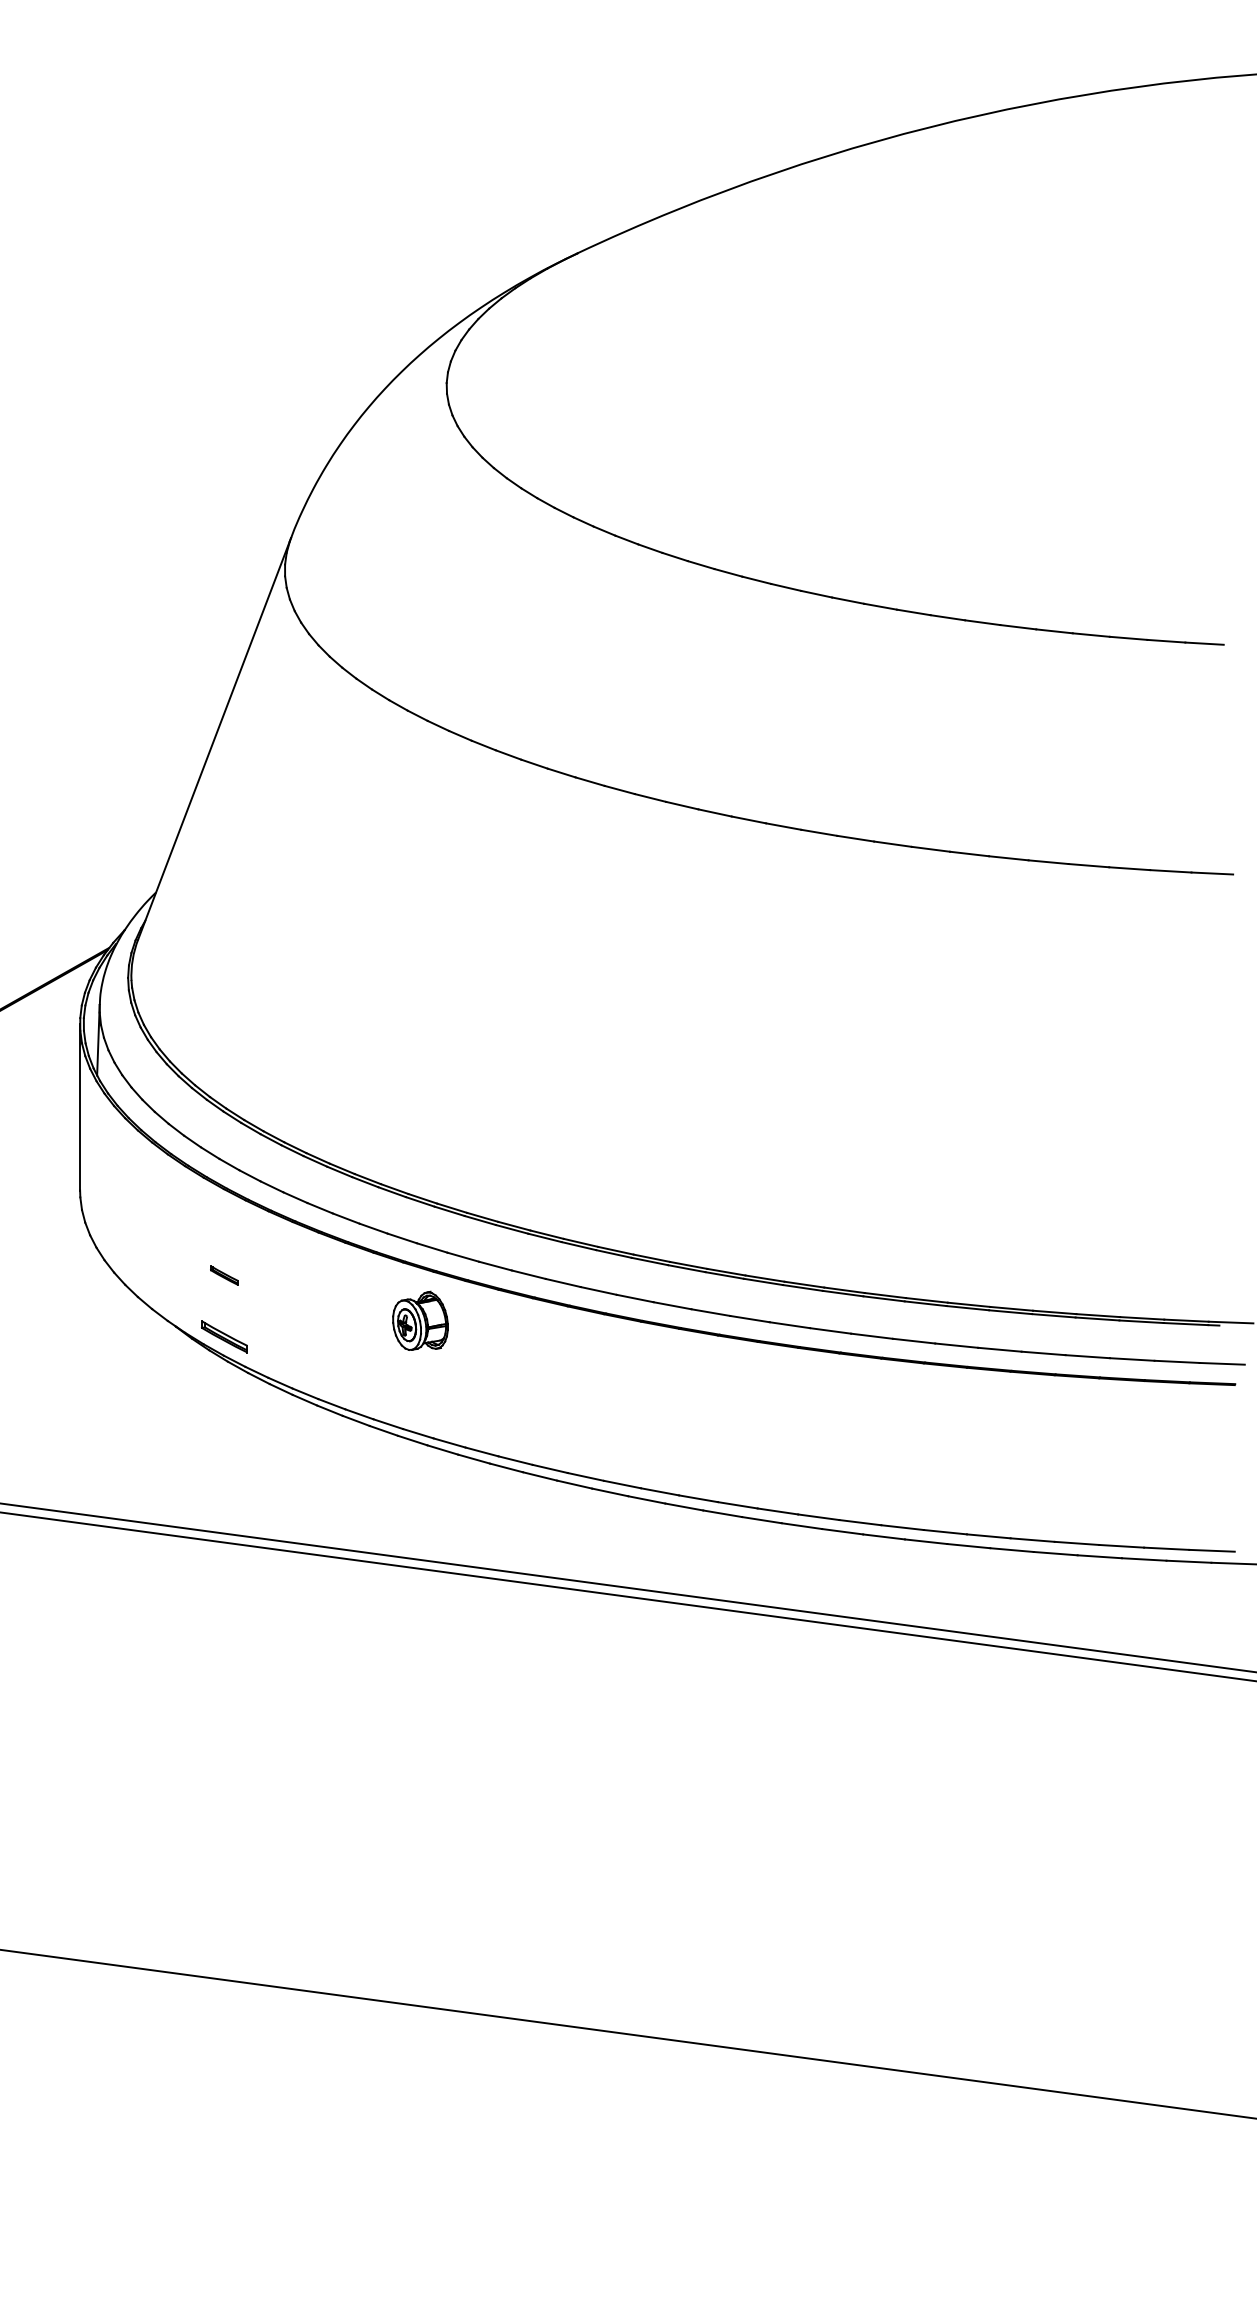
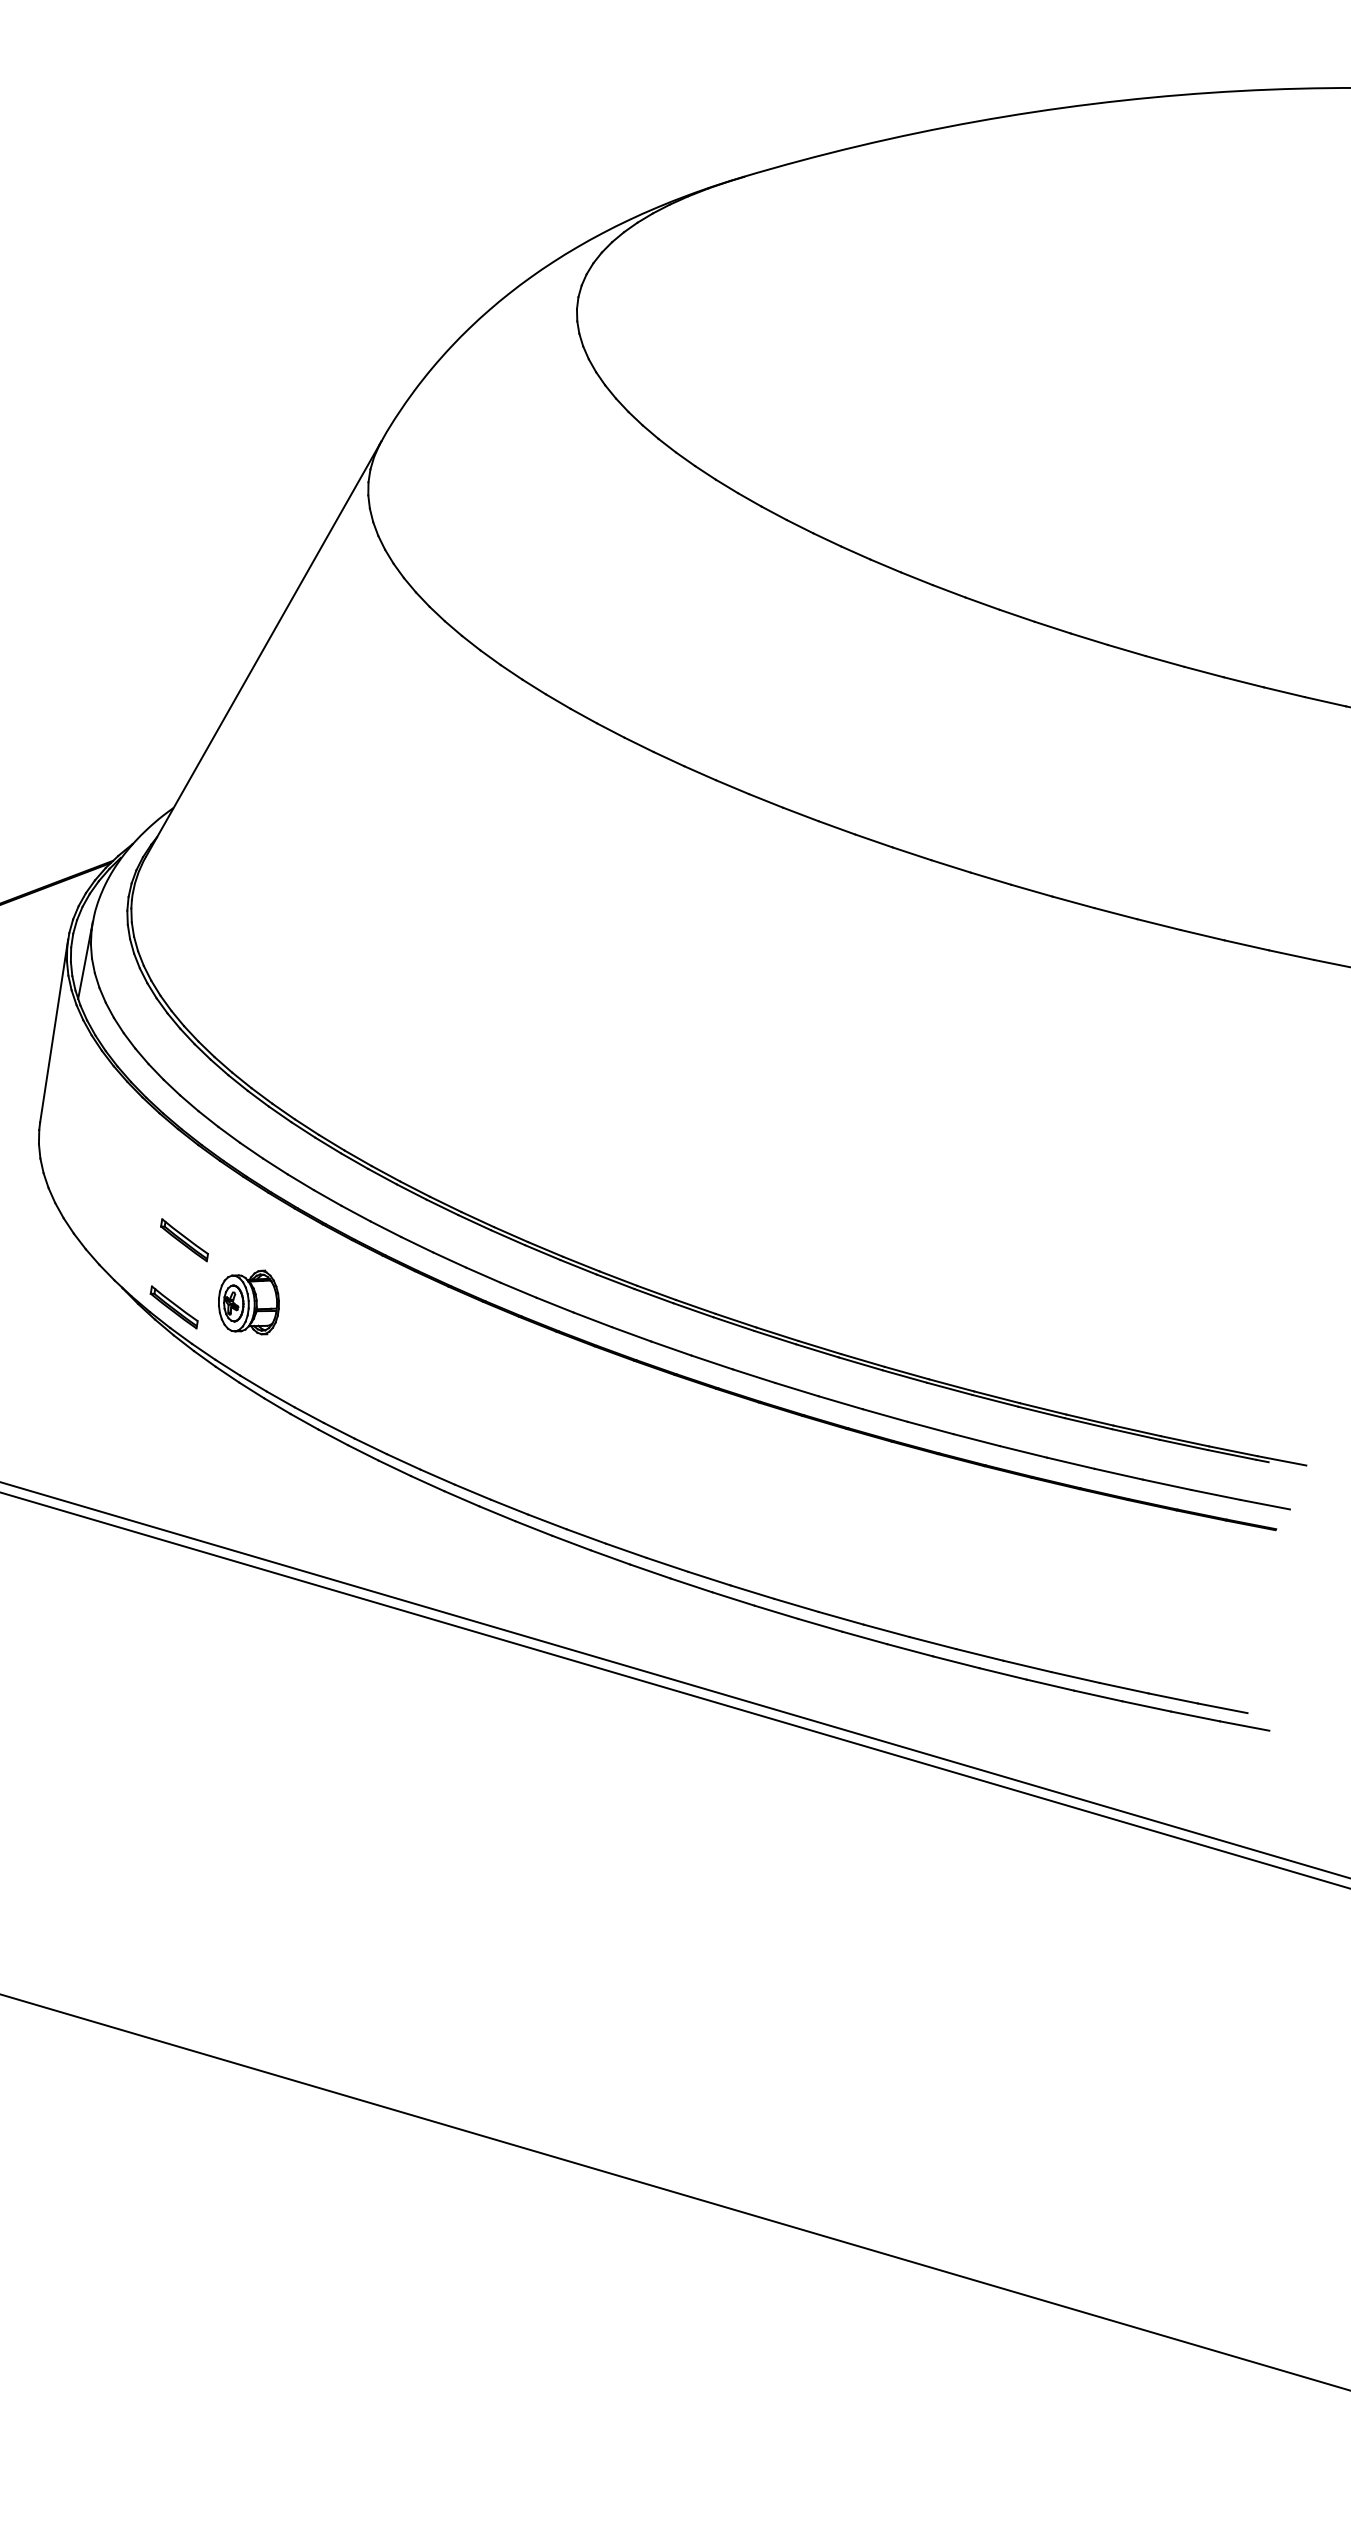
part: (224, 1275) -> (184, 1240), size x1.67
part: (420, 1320) -> (249, 1300), moved

